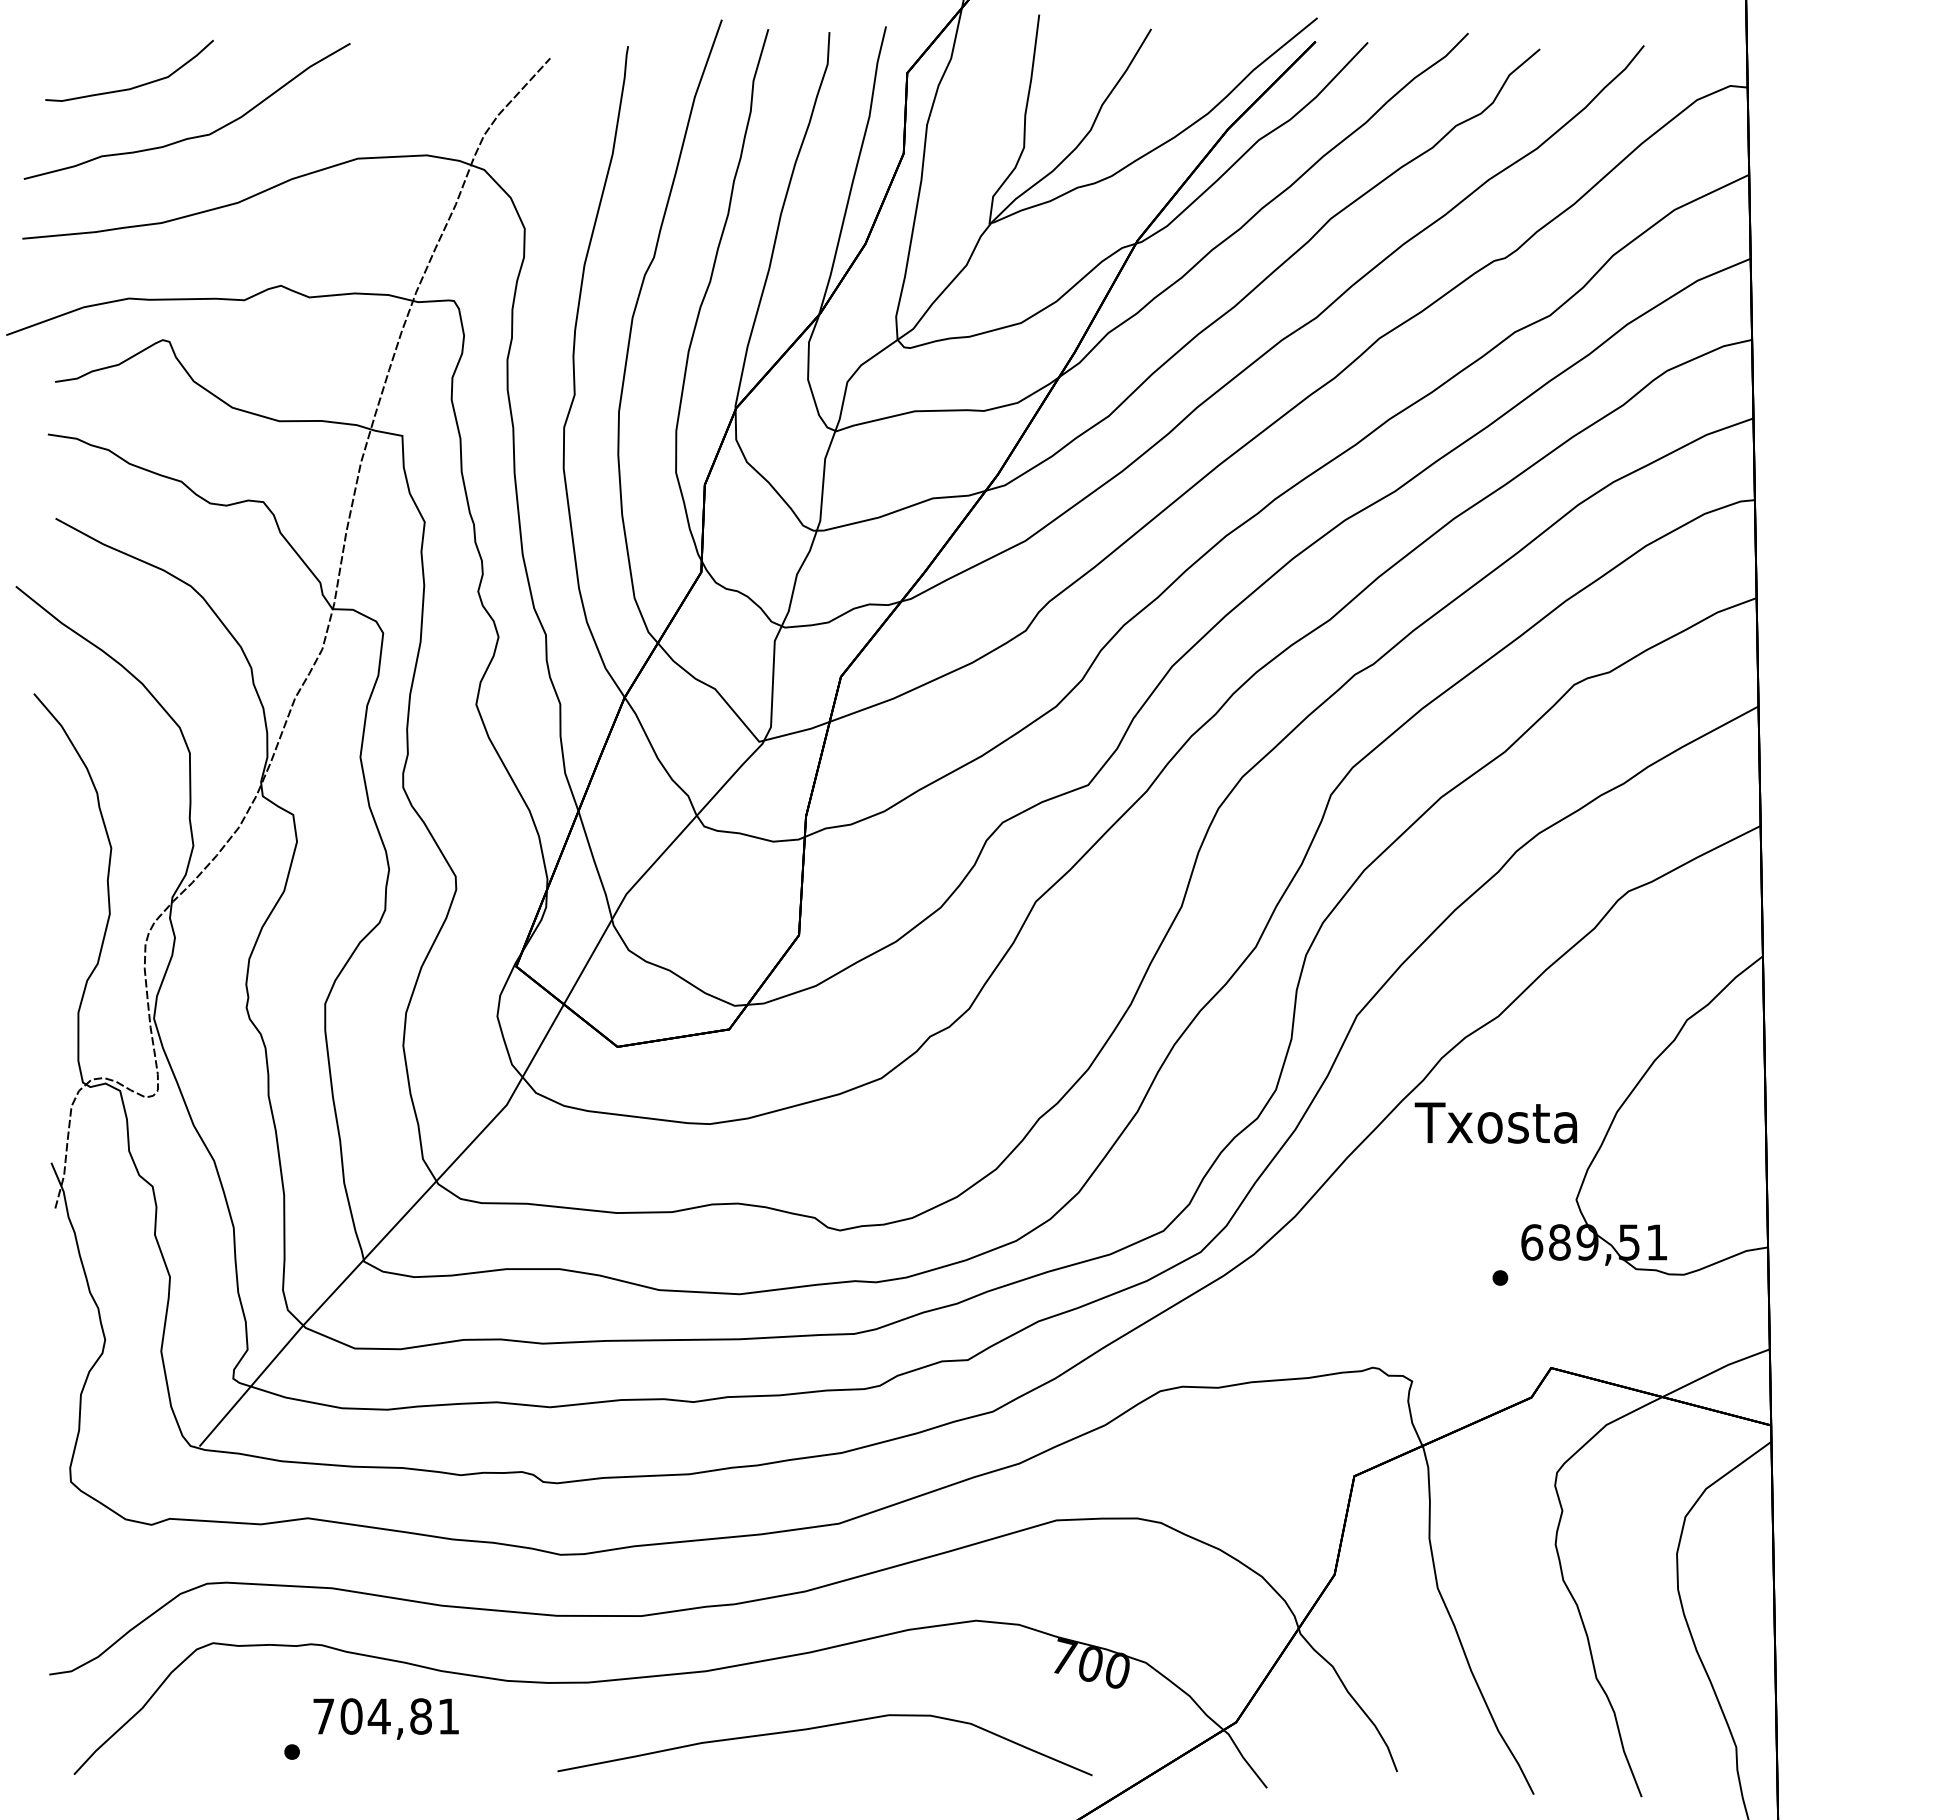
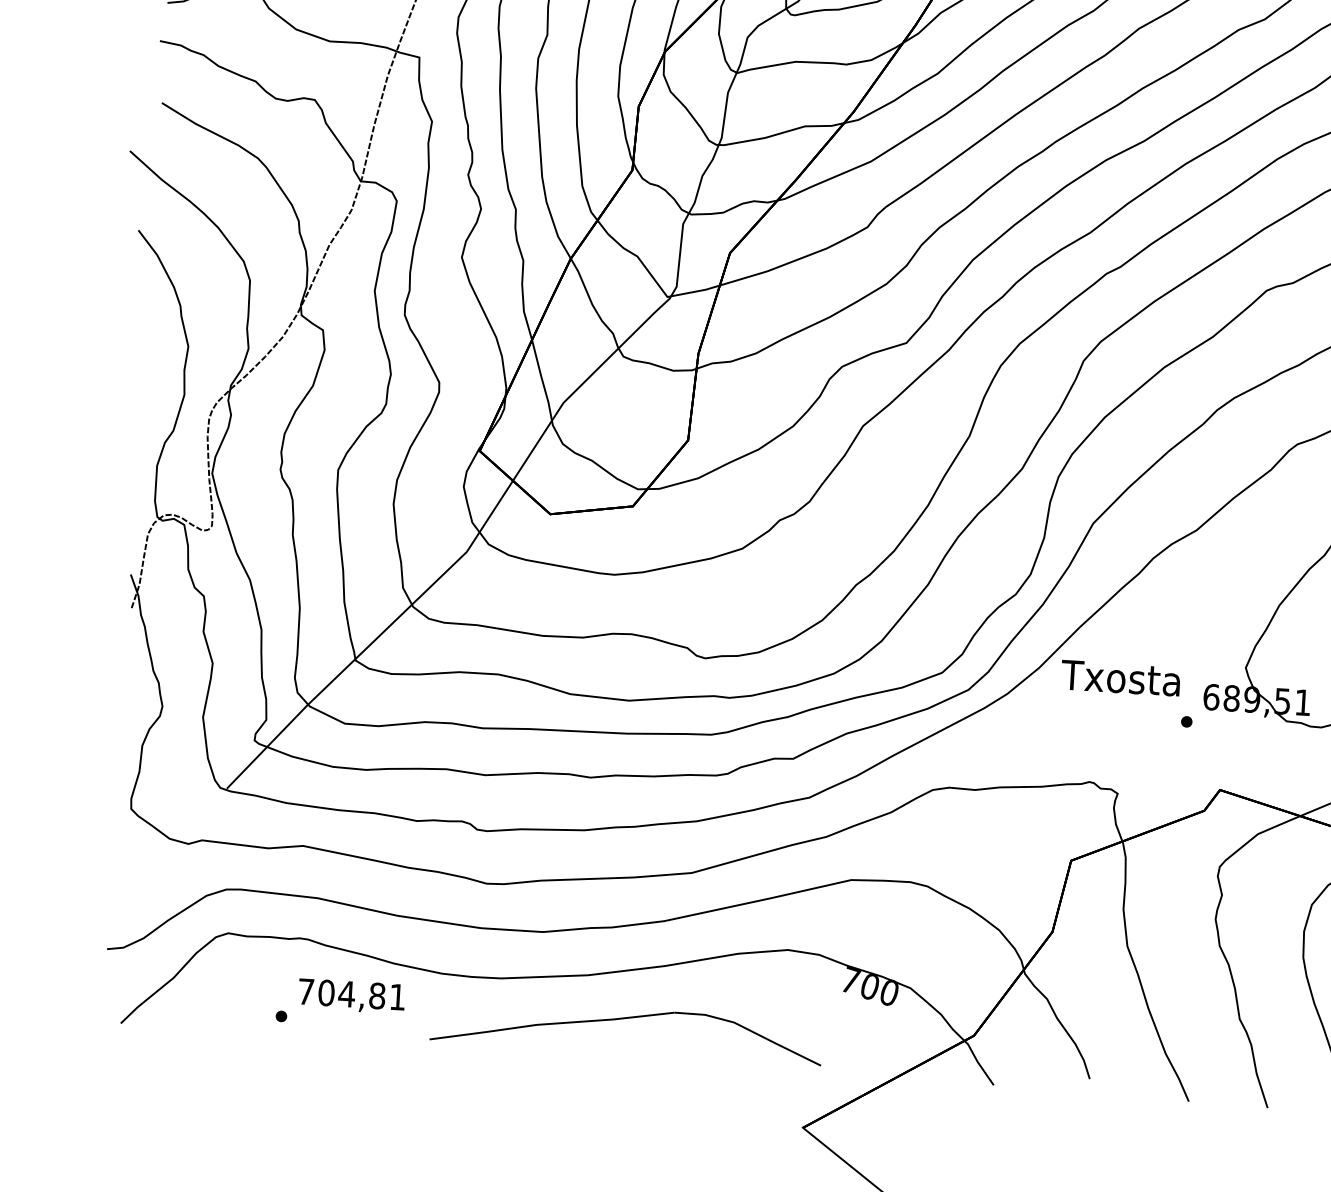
text: (1495, 1122) -> (1120, 677), moved
part: (824, 1727) -> (626, 1018), moved

